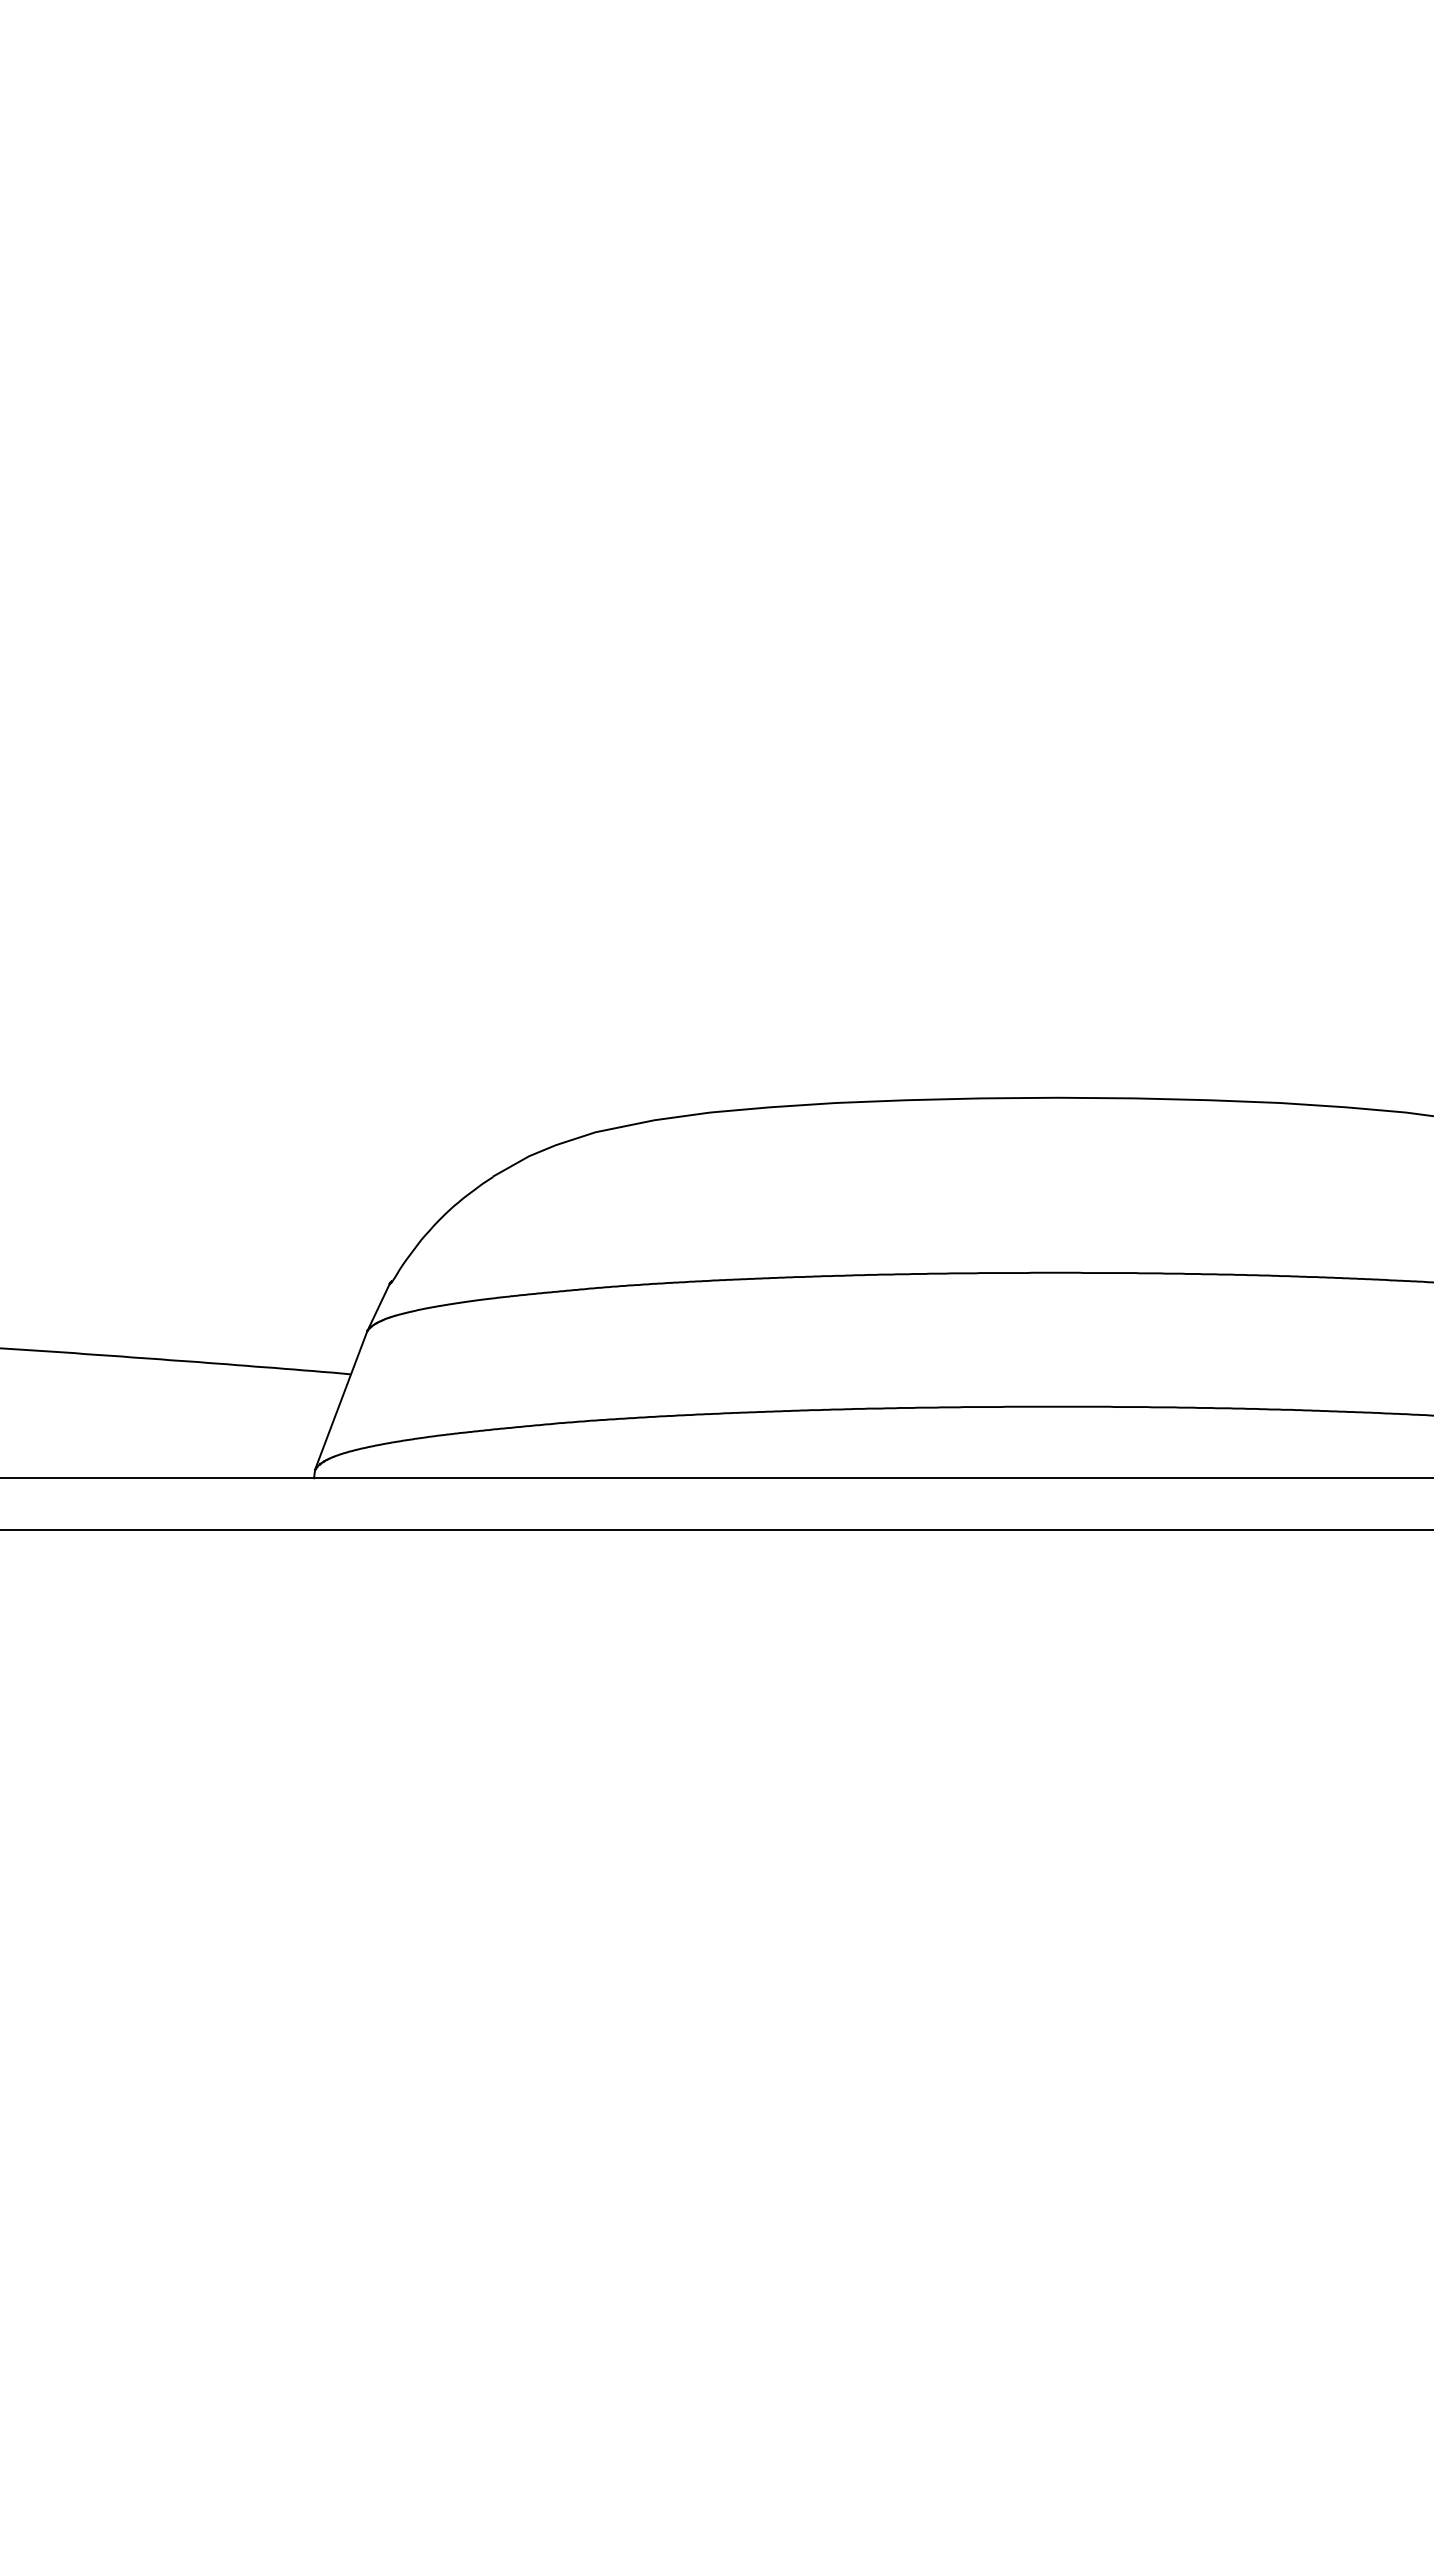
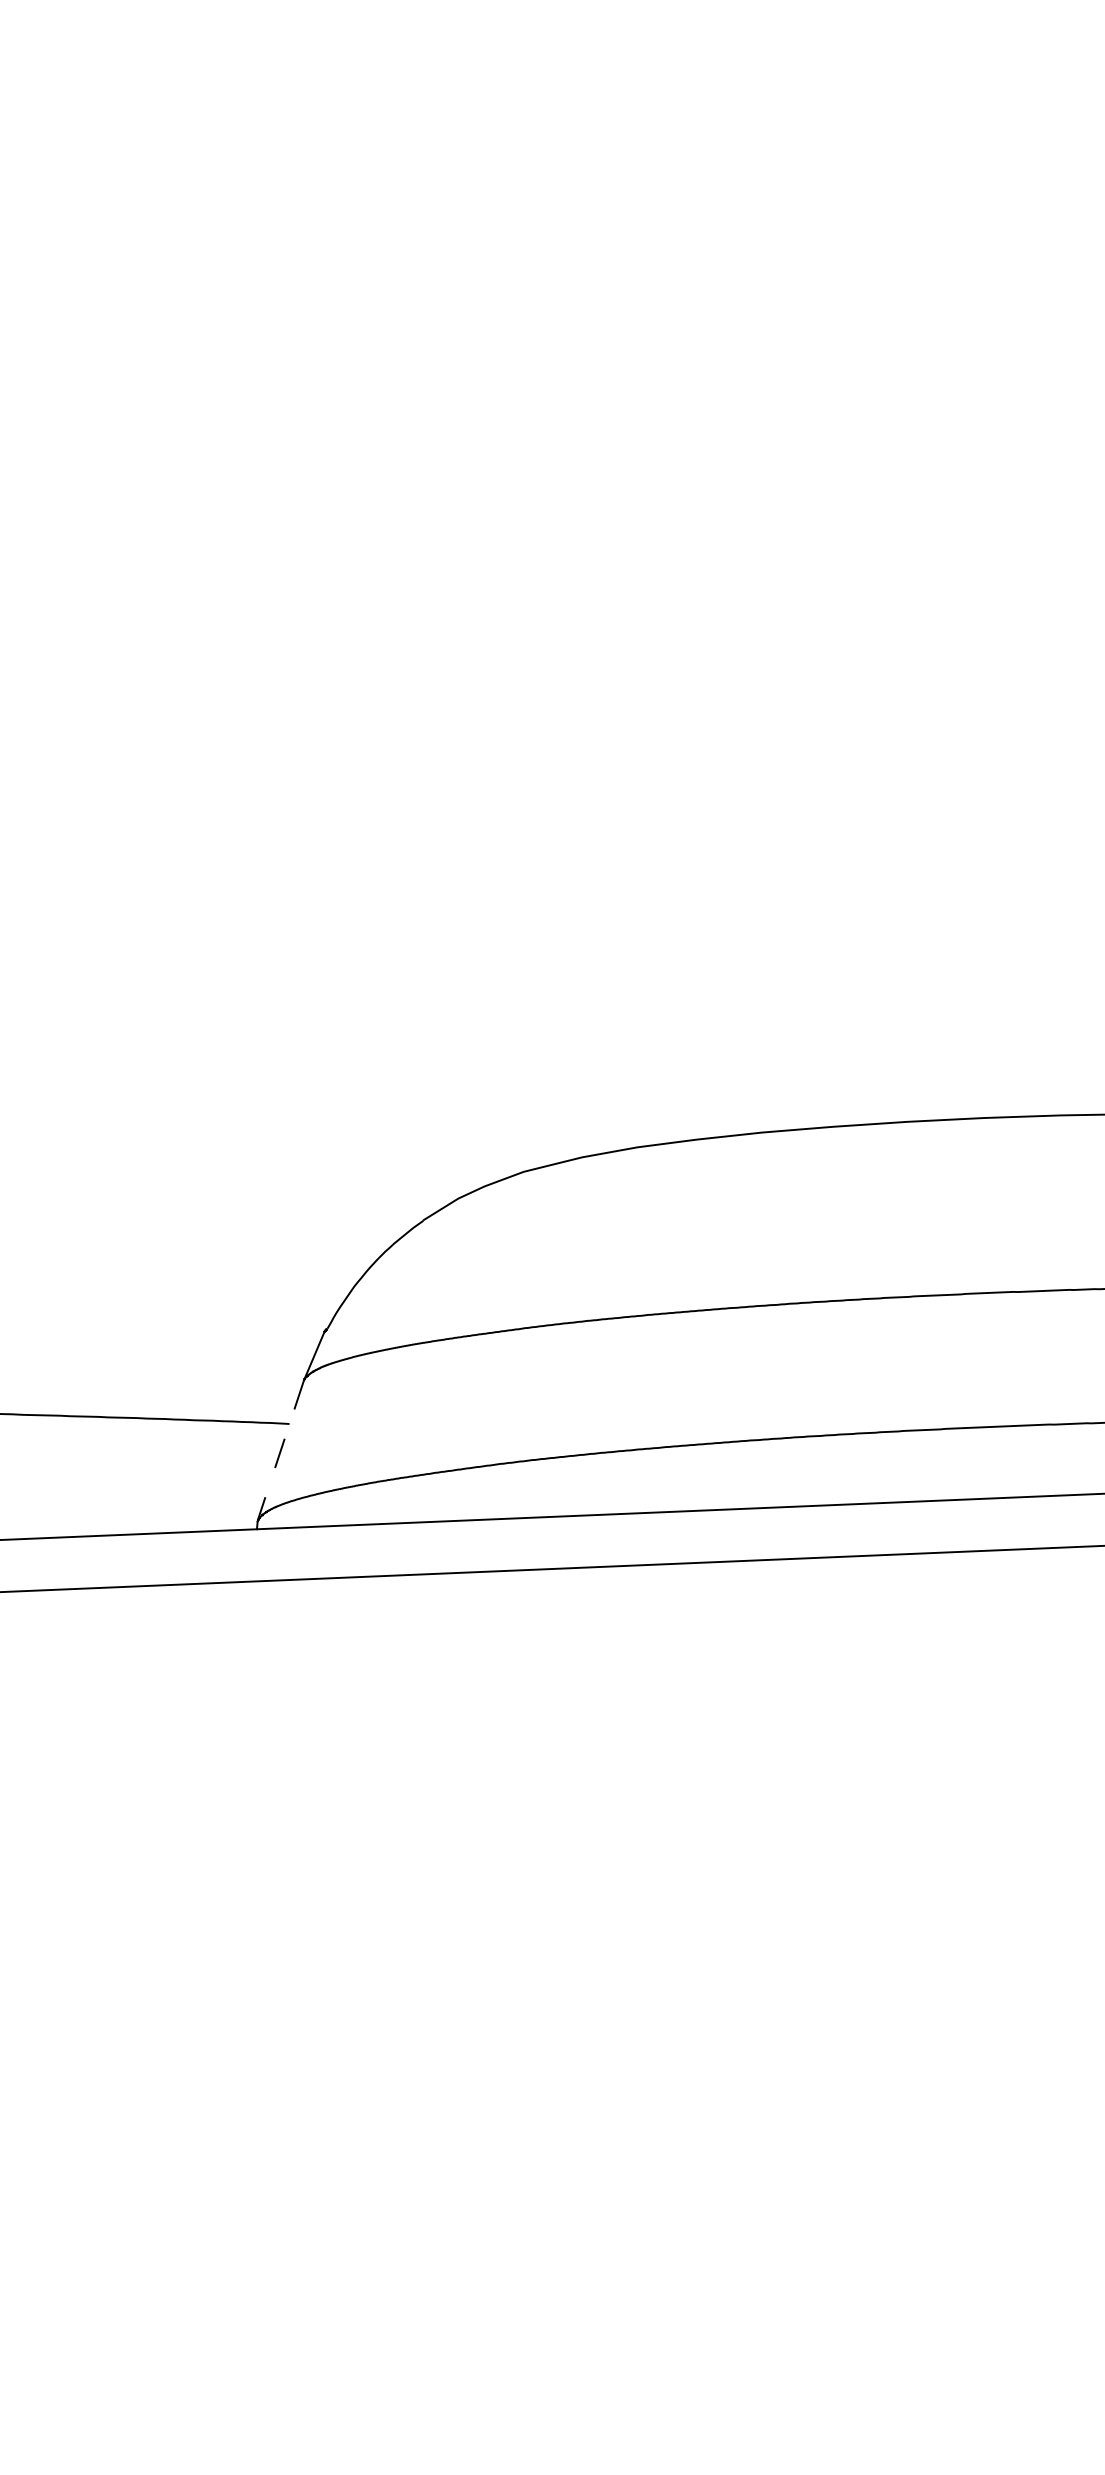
line: (341, 1400) -> (281, 1450), solid -> dashed

